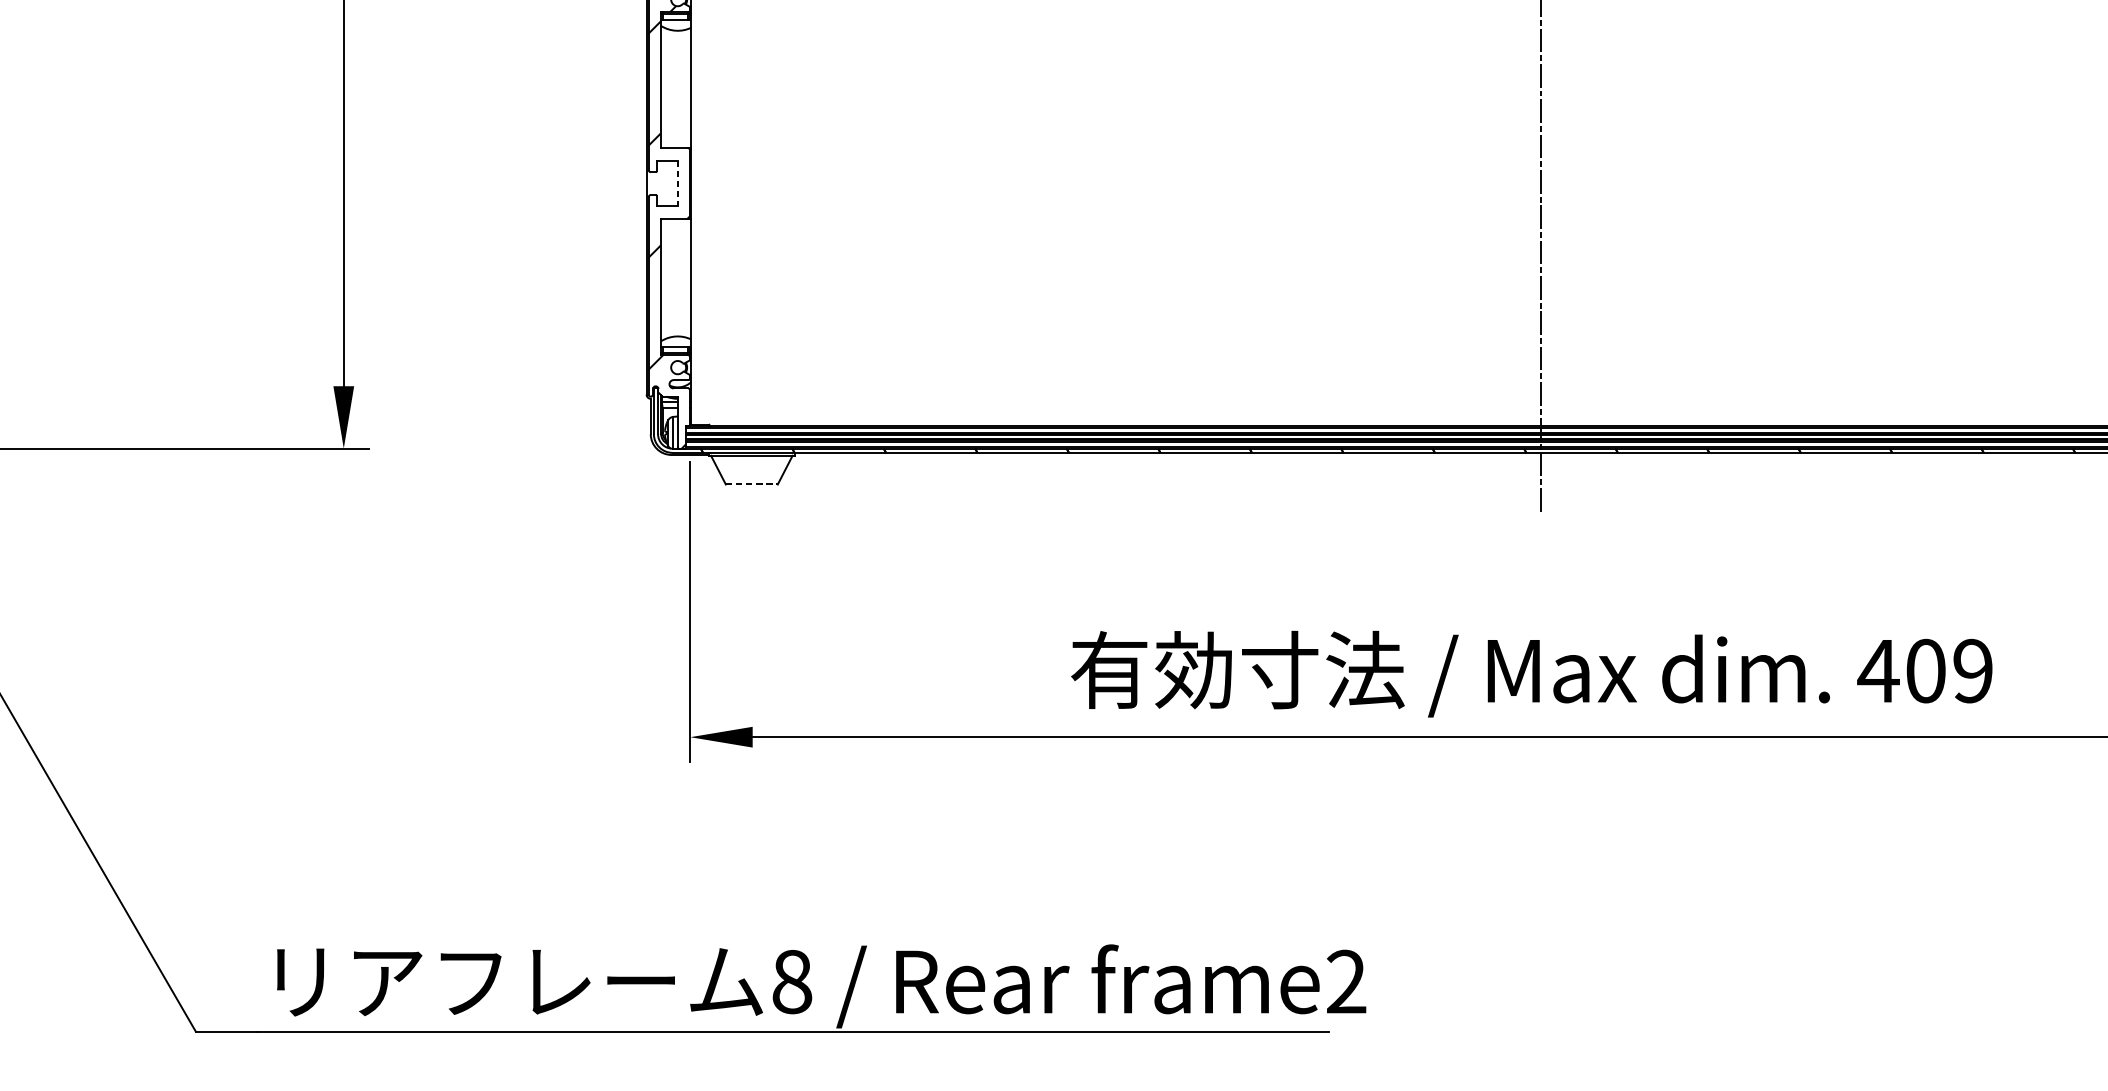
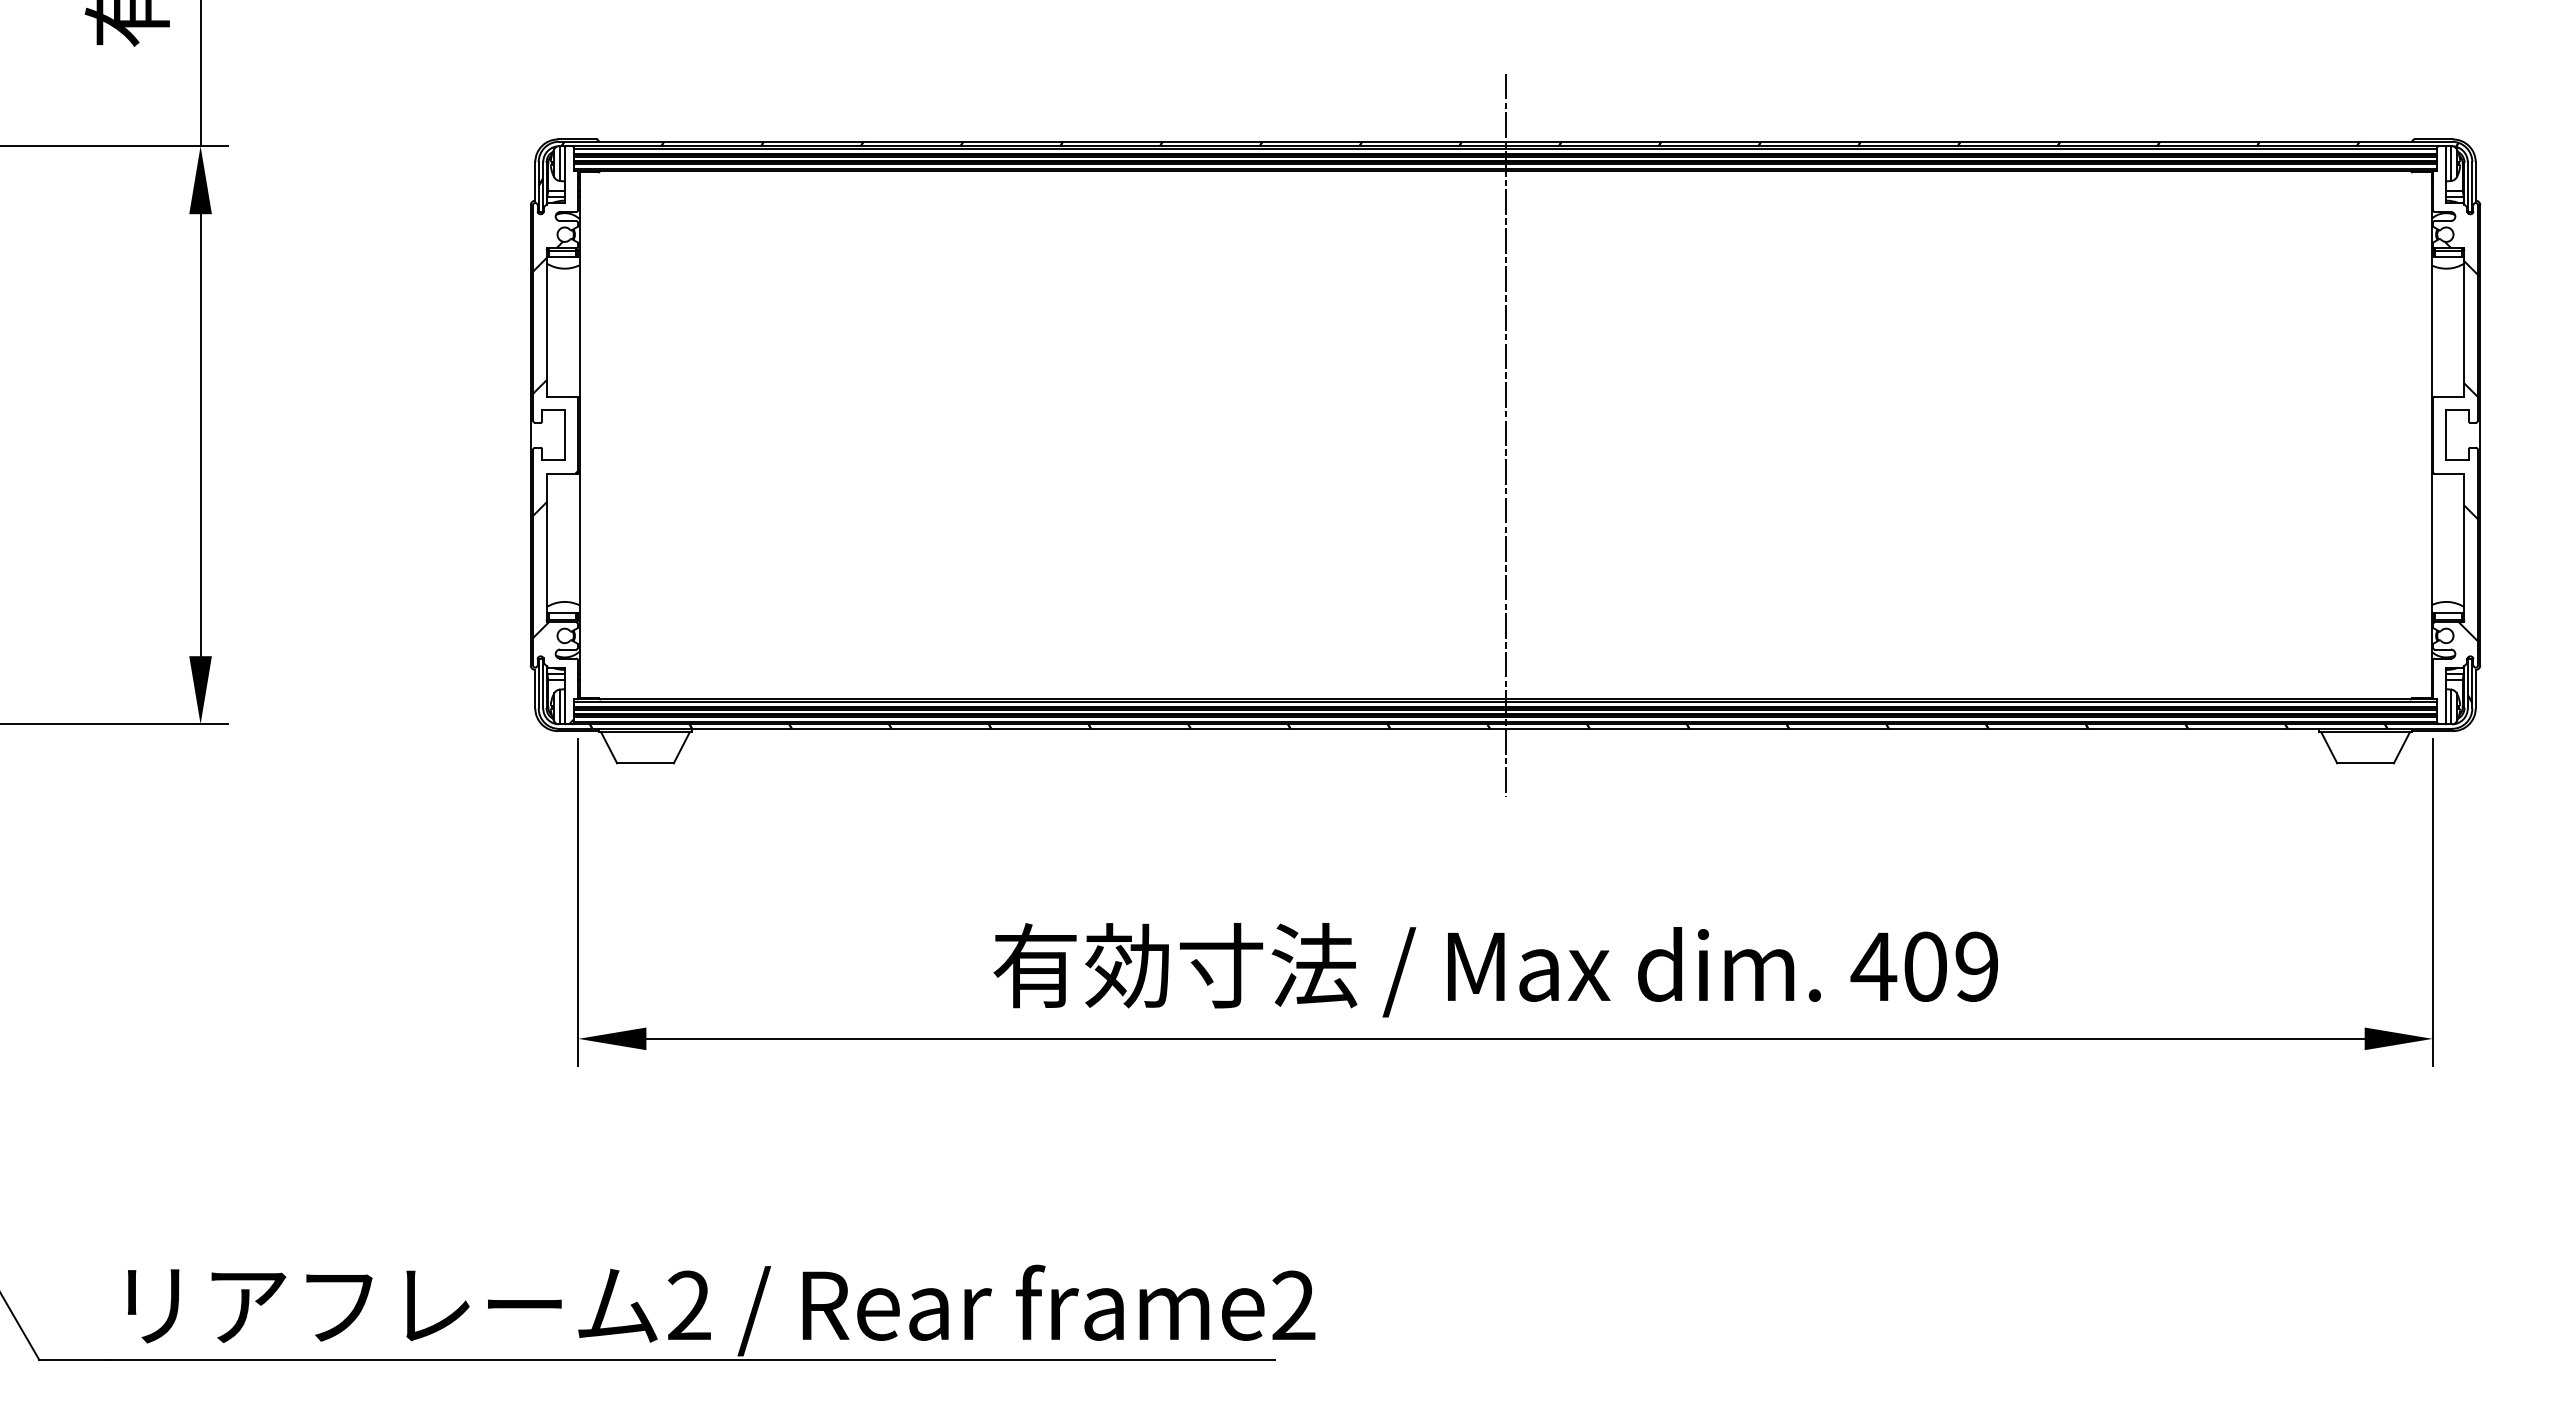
line: (677, 183) -> (564, 435), dashed -> solid
line: (751, 484) -> (645, 763), dashed -> solid
text: (792, 981) -> (689, 1305), 8 -> 2

